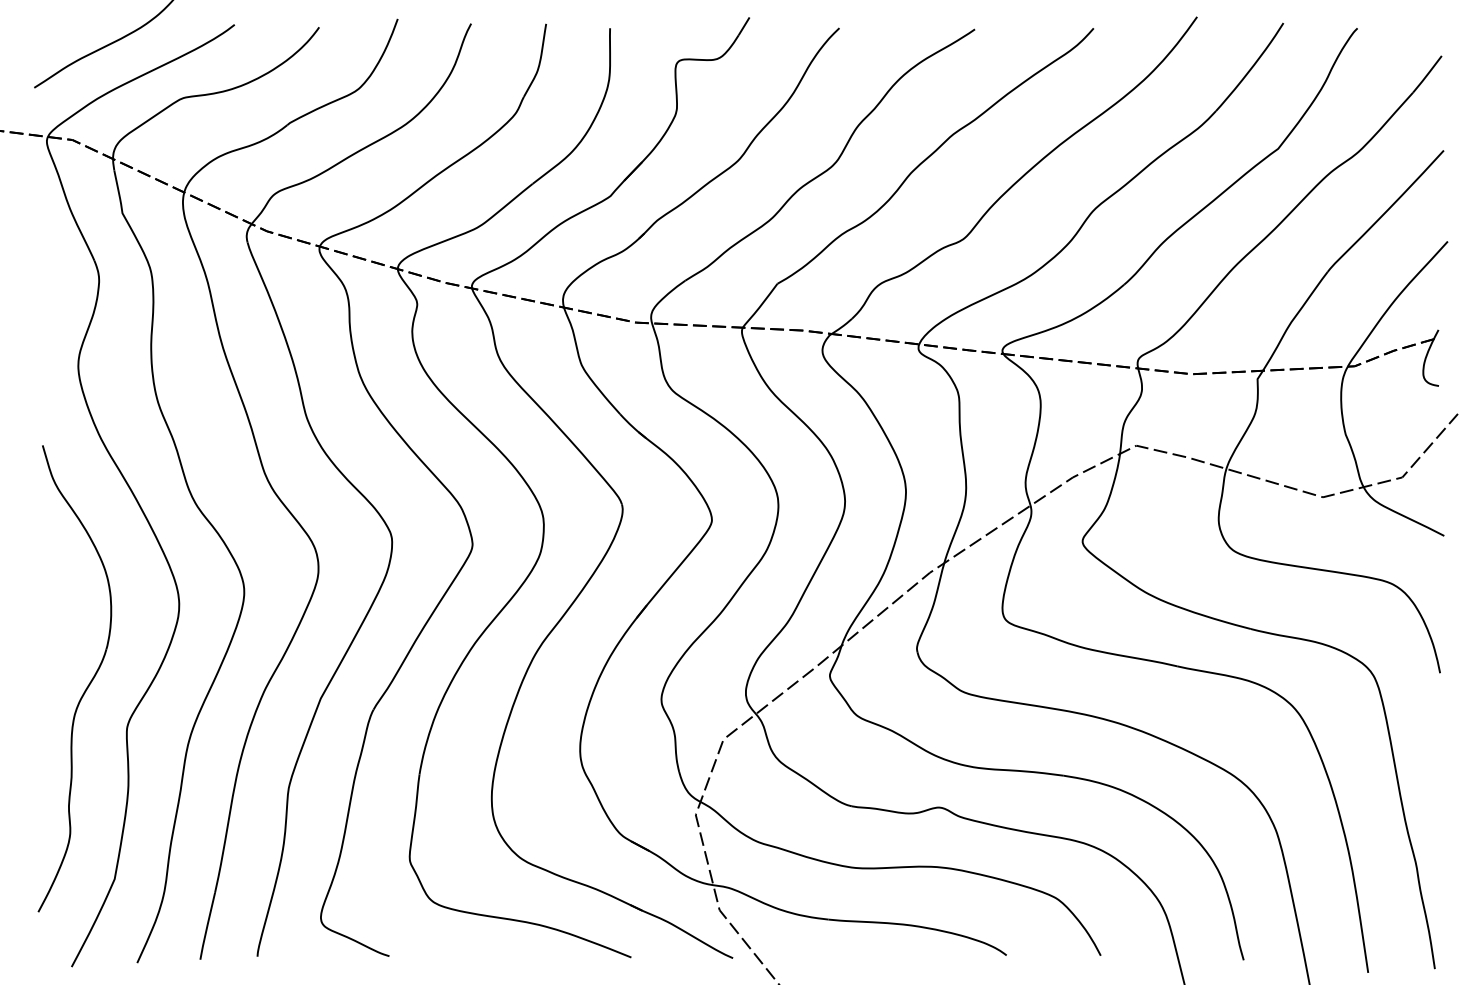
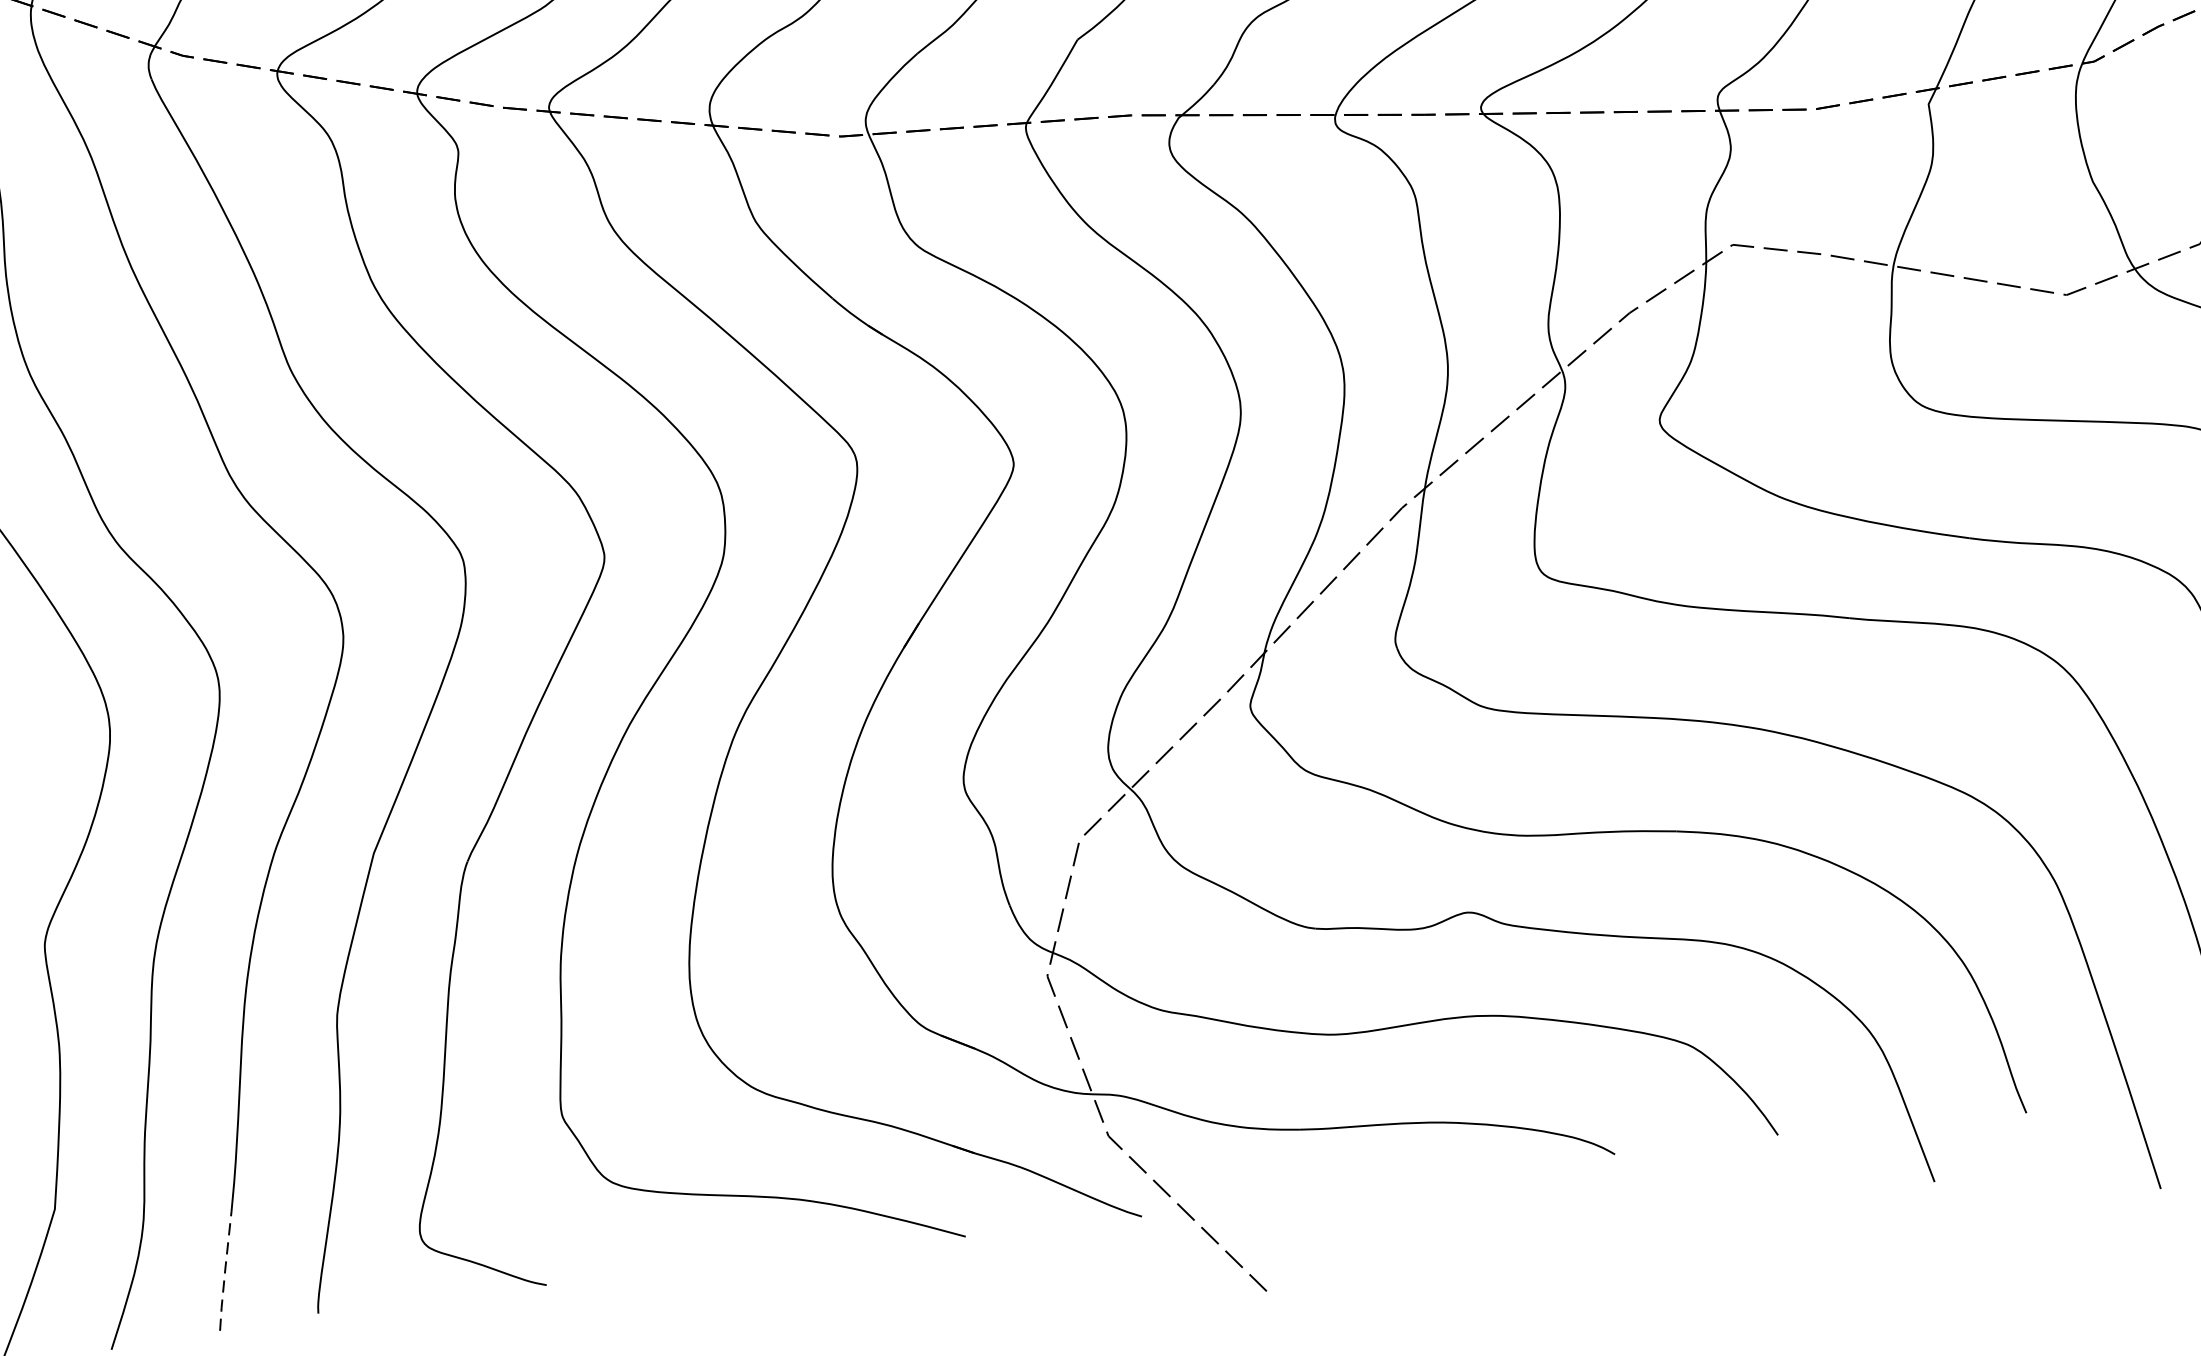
line: (207, 926) -> (225, 1271), solid -> dashed

